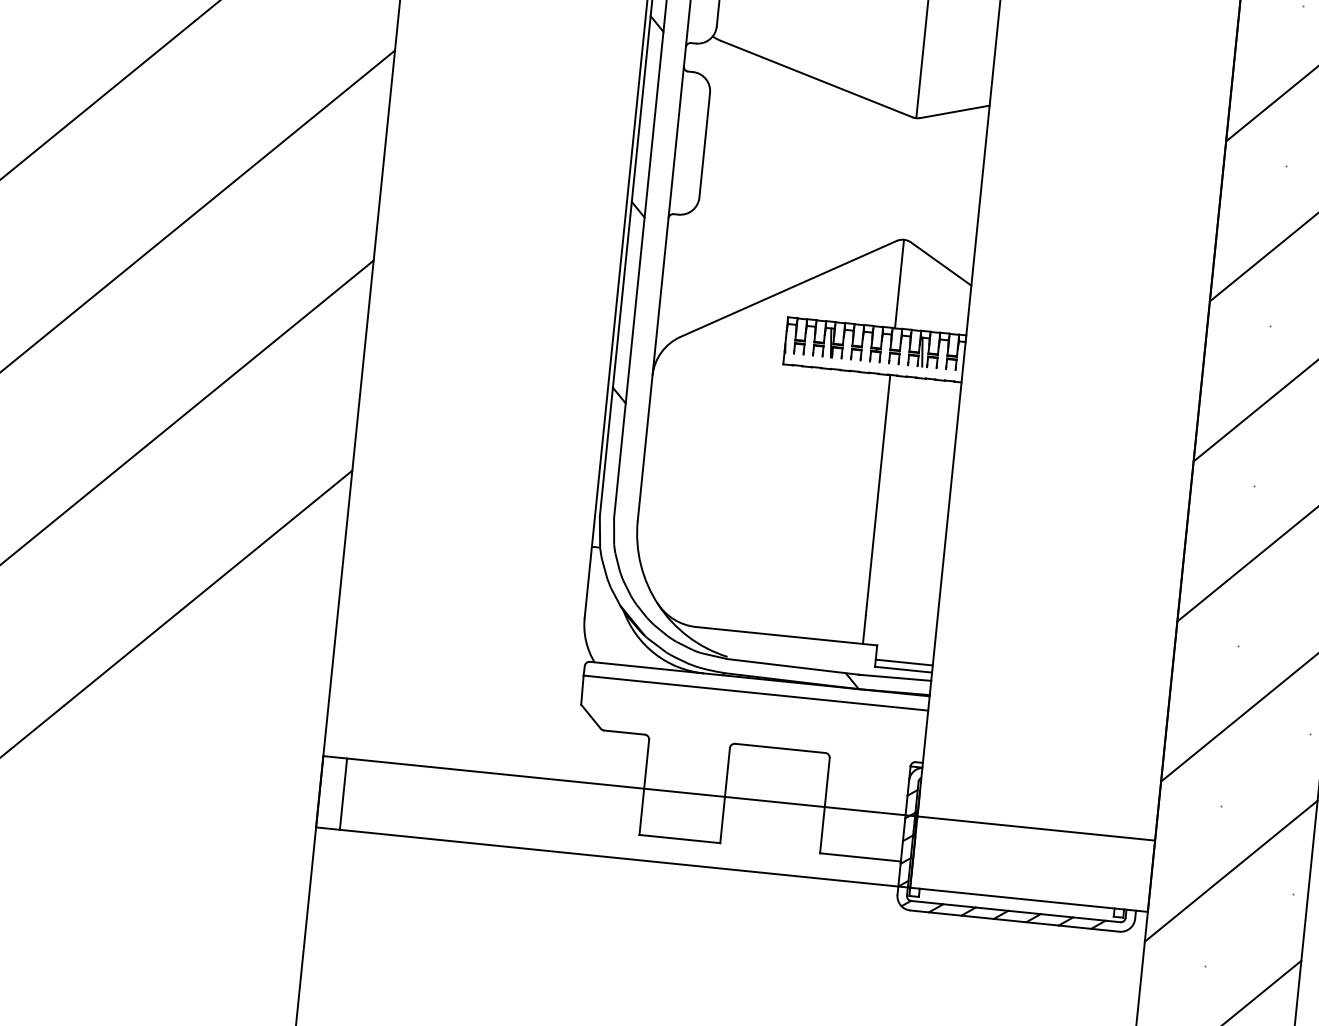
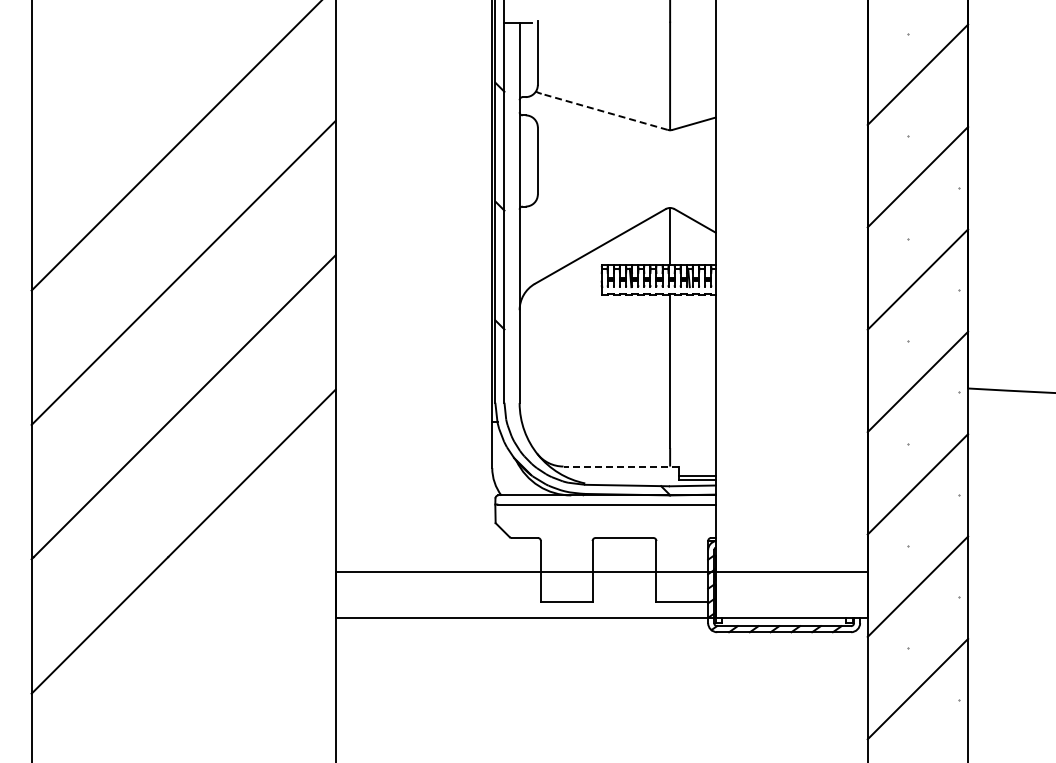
line: (816, 78) -> (604, 111), solid -> dashed
line: (786, 636) -> (621, 466), solid -> dashed
line: (342, 793) -> (350, 594), removed

